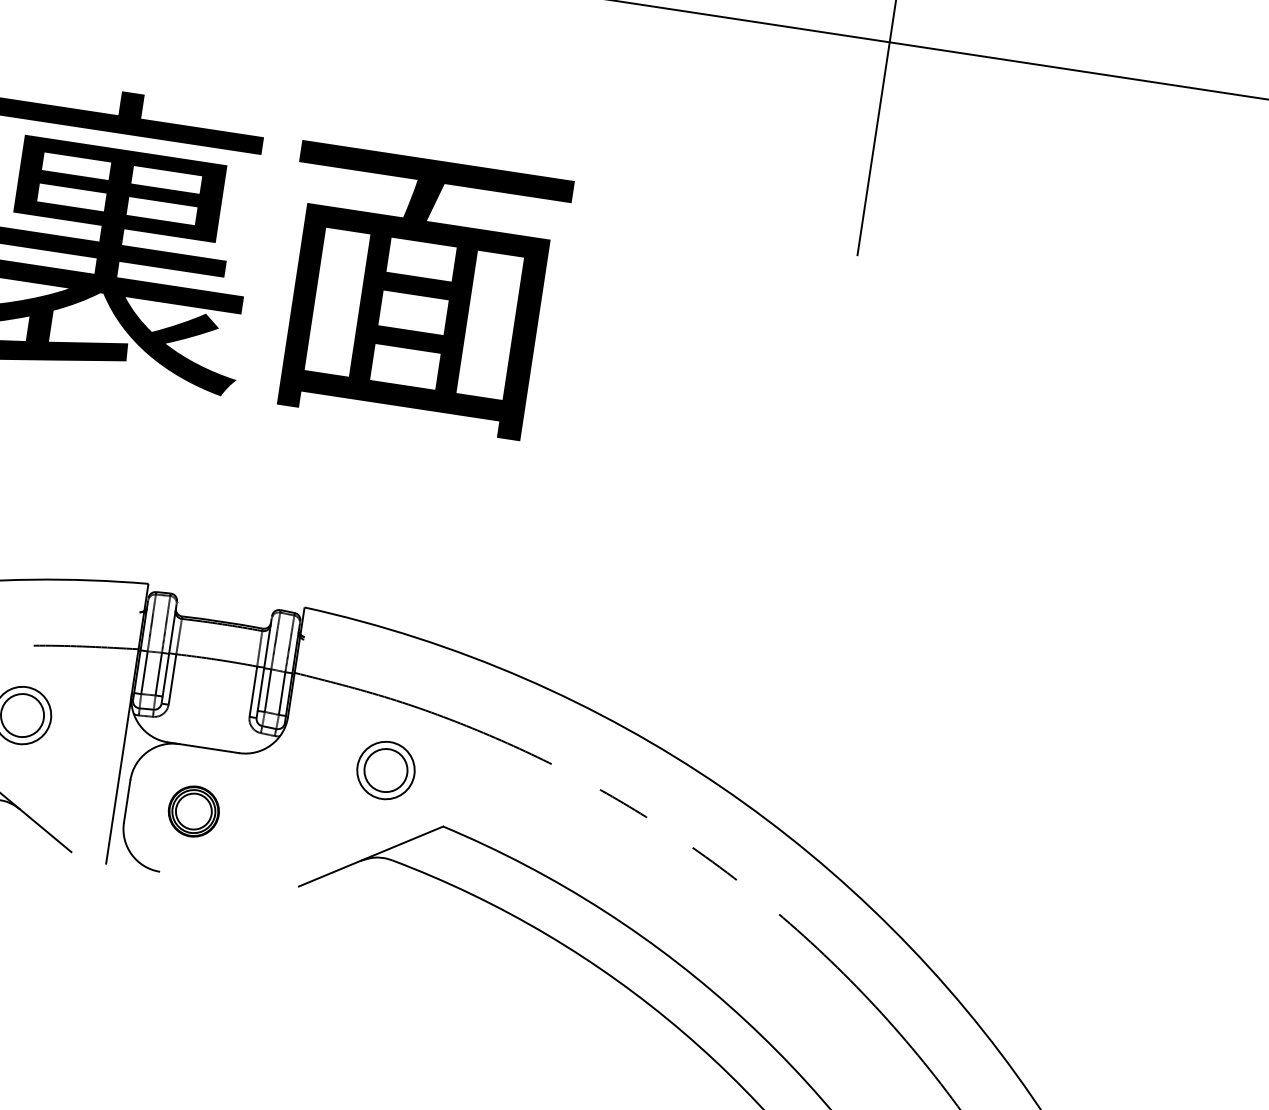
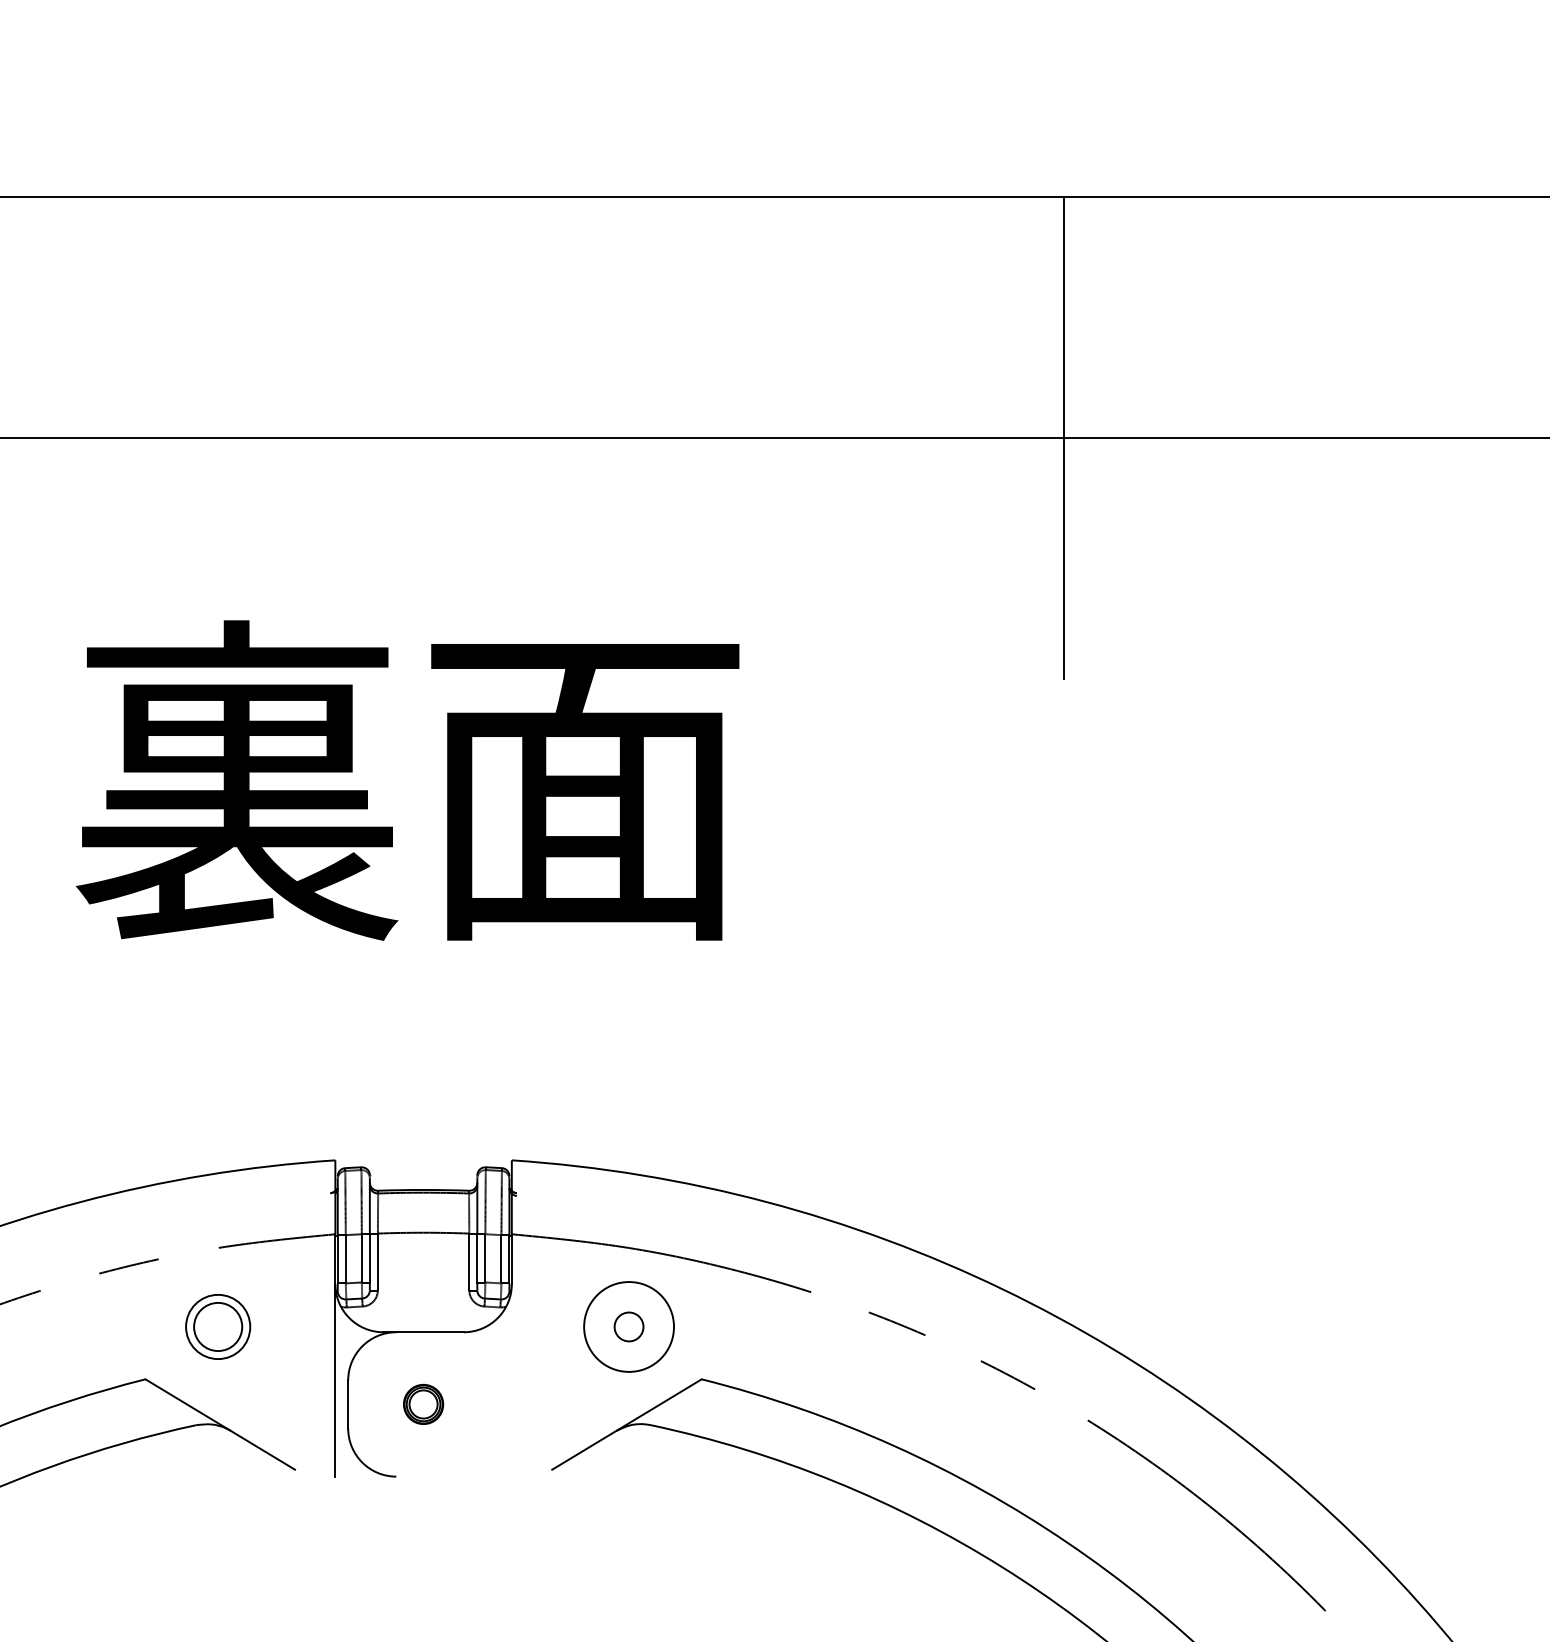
circle: (385, 770) -> (628, 1326), size x1.4
circle: (386, 770) -> (629, 1326), size x0.6
part: (193, 811) -> (423, 1404), size x0.7

